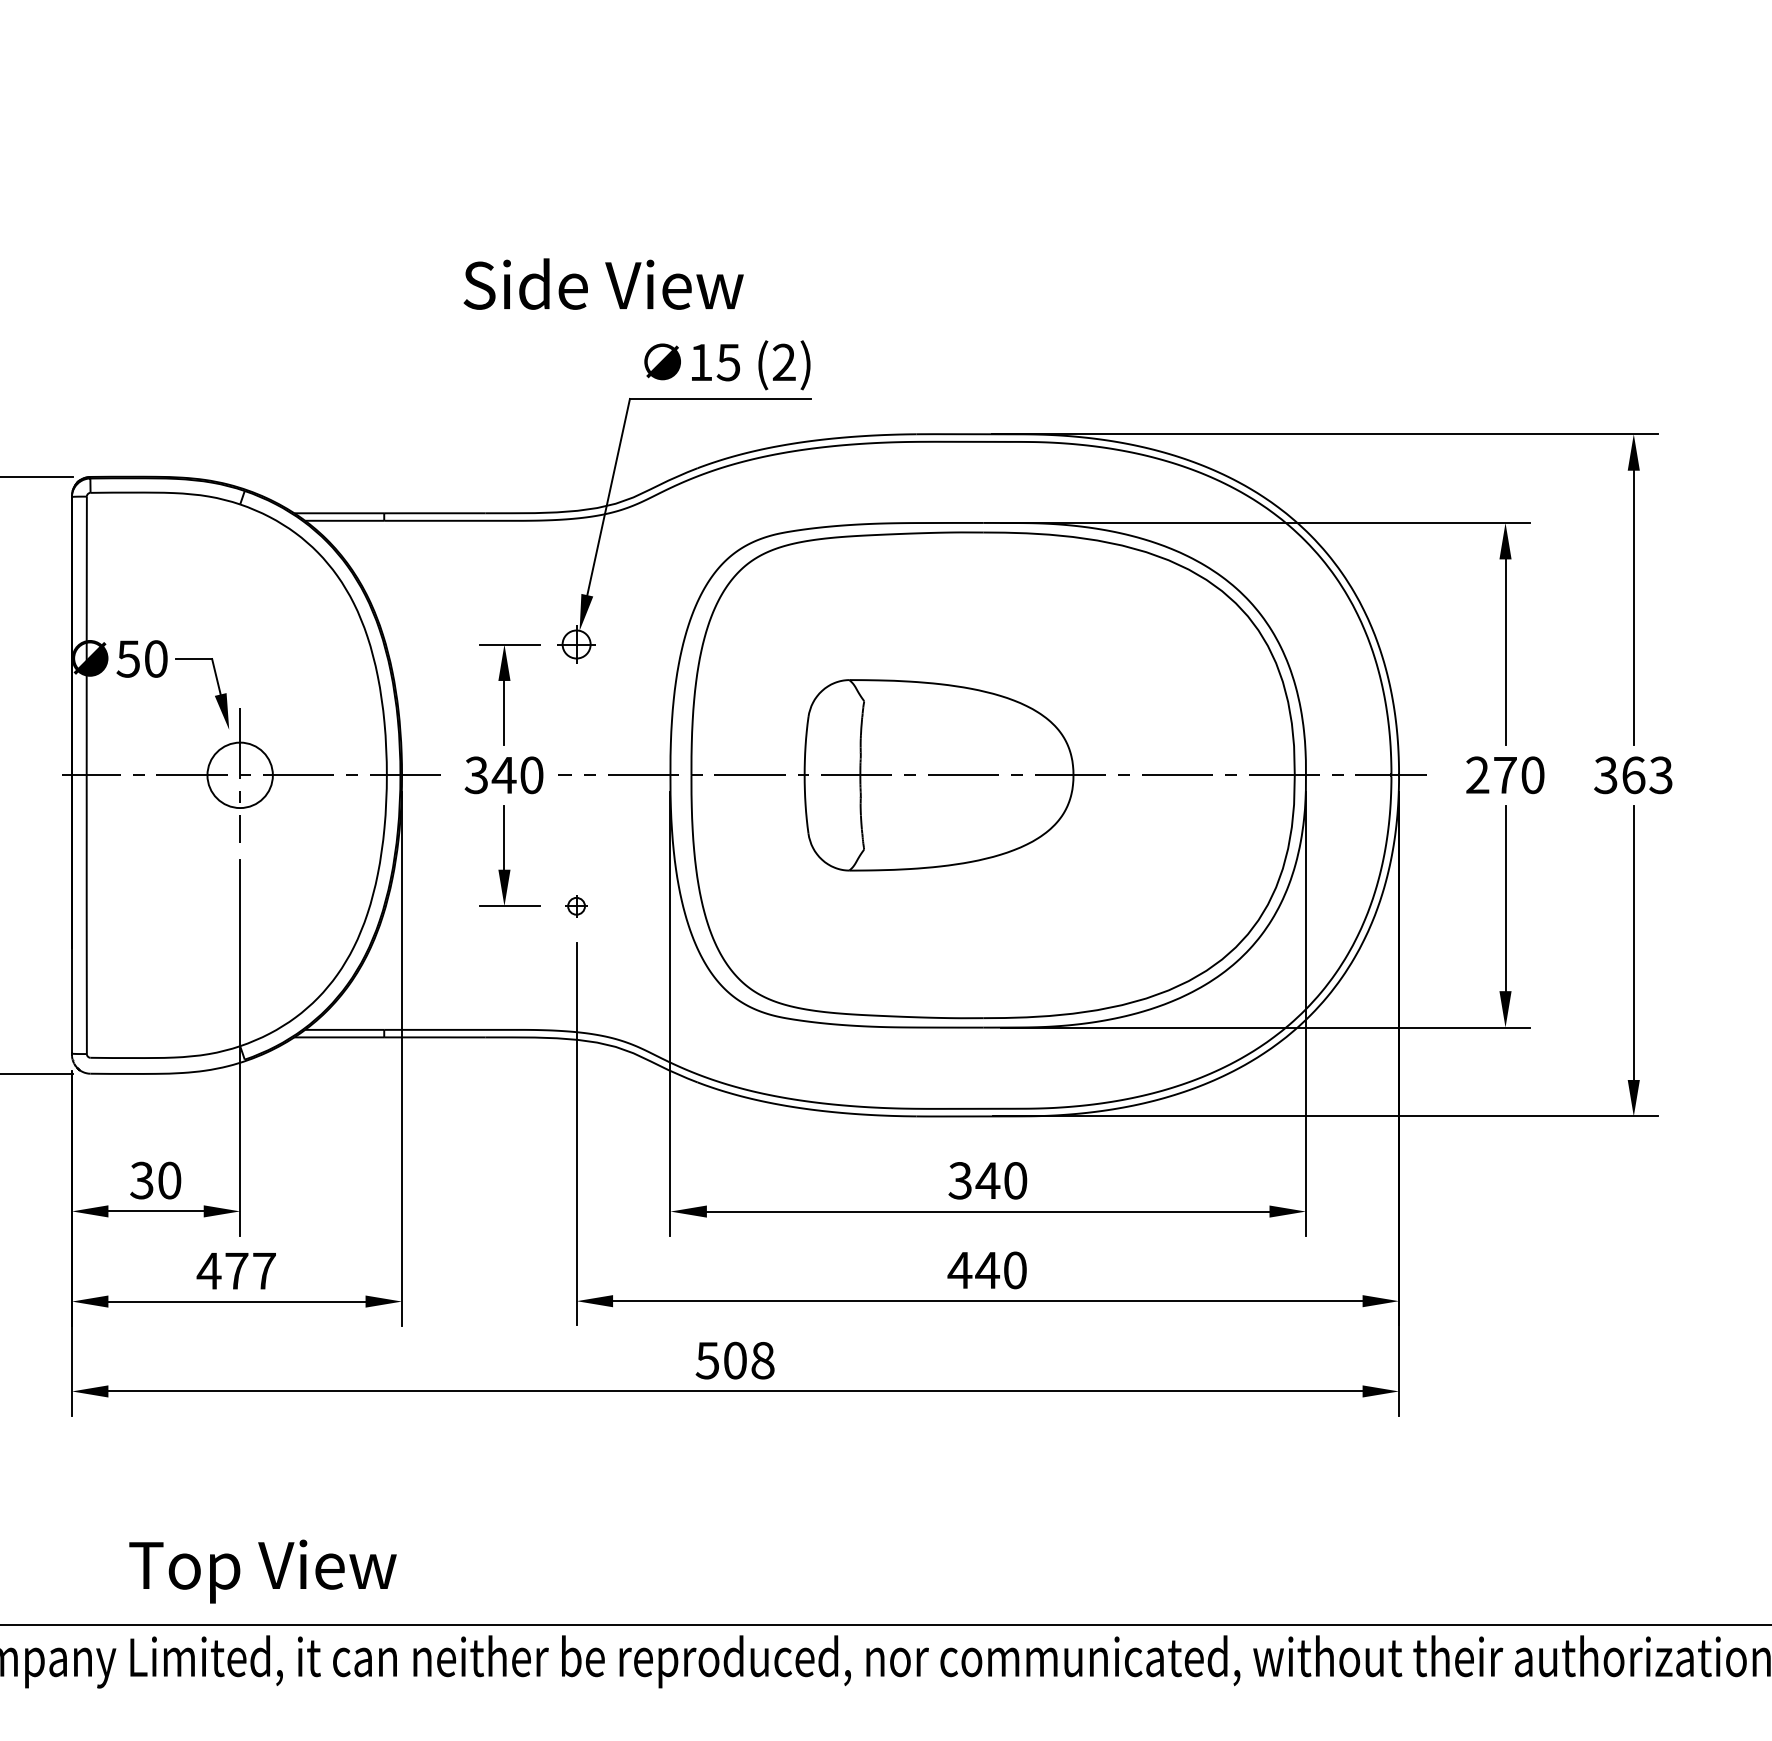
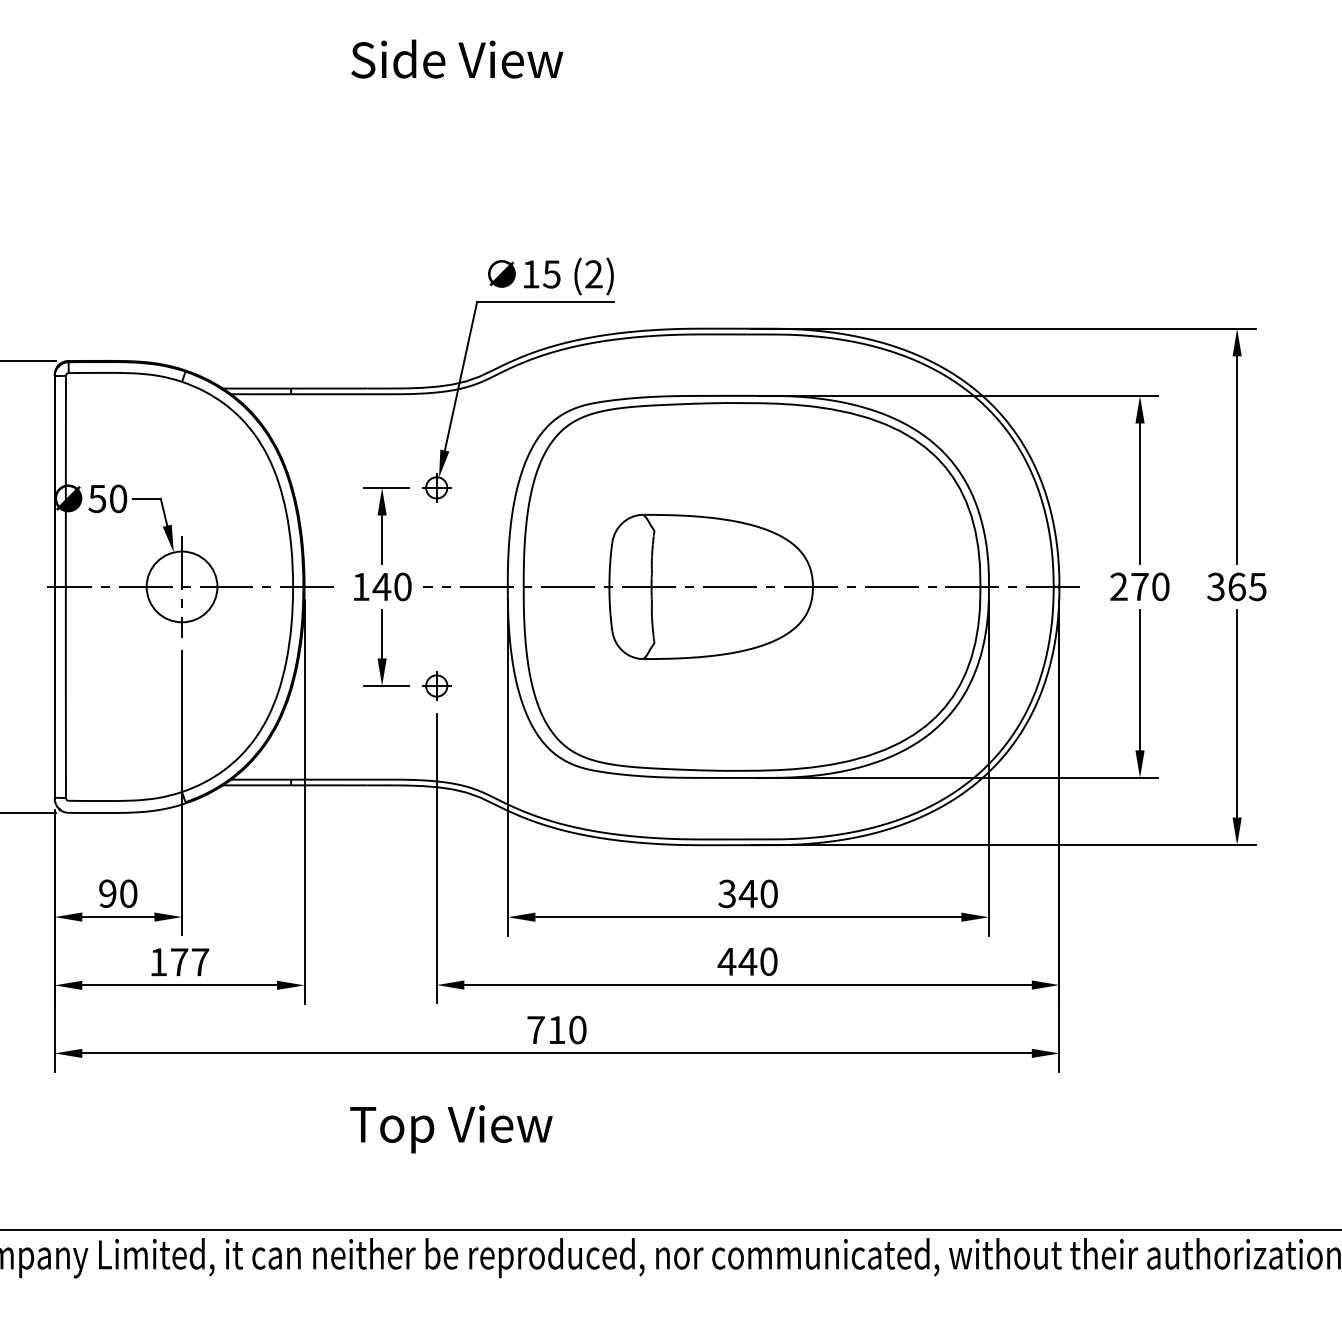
text: (603, 283) -> (457, 58), moved
text: (1660, 774) -> (1257, 586), 363 -> 365
circle: (239, 775) -> (181, 587), size x1.43
text: (475, 775) -> (360, 587), 340 -> 140
part: (576, 906) -> (436, 686), size x1.67
text: (141, 1180) -> (107, 893), 30 -> 90
text: (208, 1271) -> (158, 962), 477 -> 177
text: (734, 1360) -> (556, 1029), 508 -> 710
text: (262, 1571) -> (451, 1129), moved

